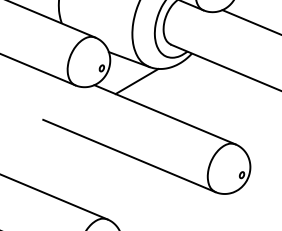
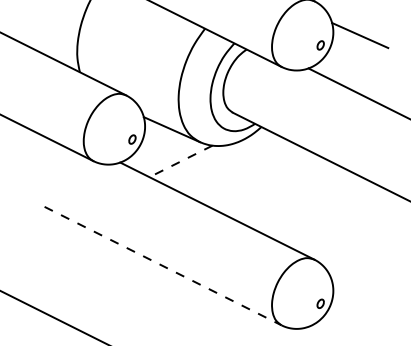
line: (136, 81) -> (180, 161), solid -> dashed
line: (129, 156) -> (163, 266), solid -> dashed

